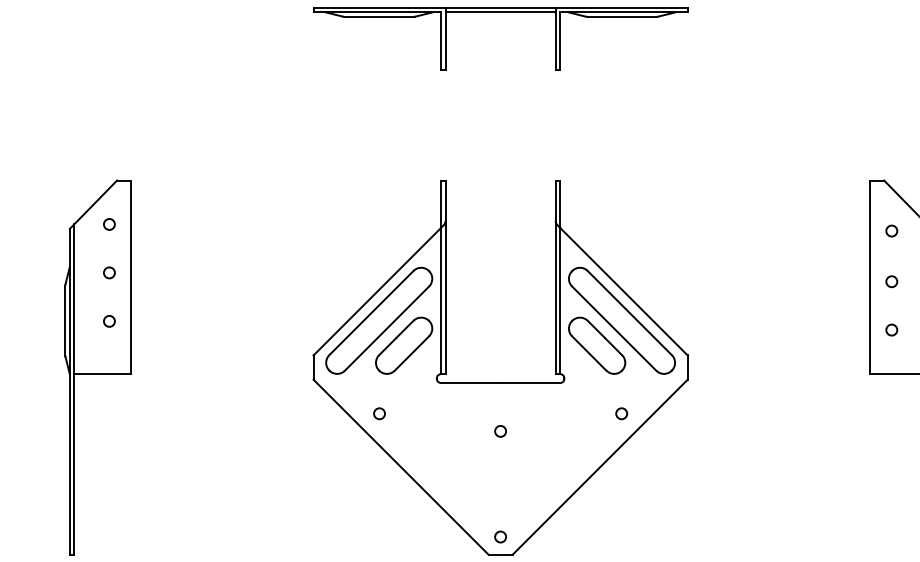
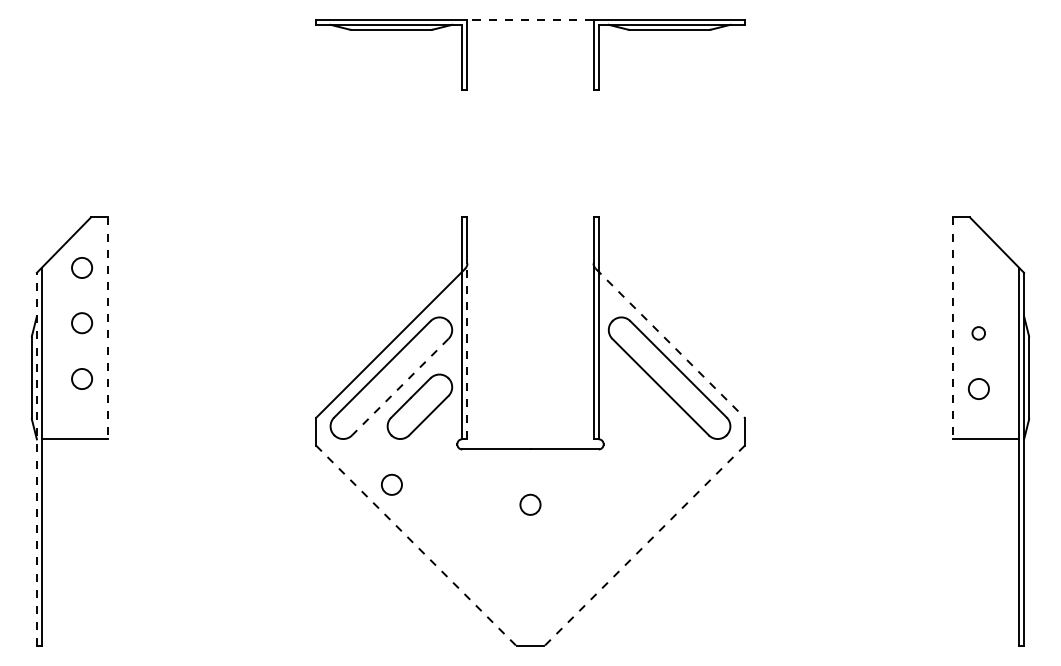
line: (500, 7) -> (530, 19), solid -> dashed
line: (500, 12) -> (530, 24), removed
circle: (109, 224) -> (82, 267), size x1.6
circle: (891, 231) -> (978, 275), removed
circle: (109, 273) -> (82, 323), size x1.6
line: (131, 277) -> (107, 328), solid -> dashed
line: (869, 277) -> (953, 328), solid -> dashed
line: (622, 290) -> (670, 343), solid -> dashed
line: (445, 297) -> (467, 351), solid -> dashed
circle: (109, 321) -> (82, 378), size x1.6
line: (386, 328) -> (399, 387), solid -> dashed
circle: (891, 329) -> (978, 388), size x1.6
part: (596, 345) -> (640, 406), removed
line: (69, 391) -> (36, 459), solid -> dashed
circle: (379, 413) -> (391, 484), size x1.6
circle: (621, 413) -> (669, 484), removed
circle: (500, 431) -> (530, 504), size x1.6
line: (401, 466) -> (416, 545), solid -> dashed
line: (600, 466) -> (644, 545), solid -> dashed
circle: (500, 536) -> (530, 625), removed

